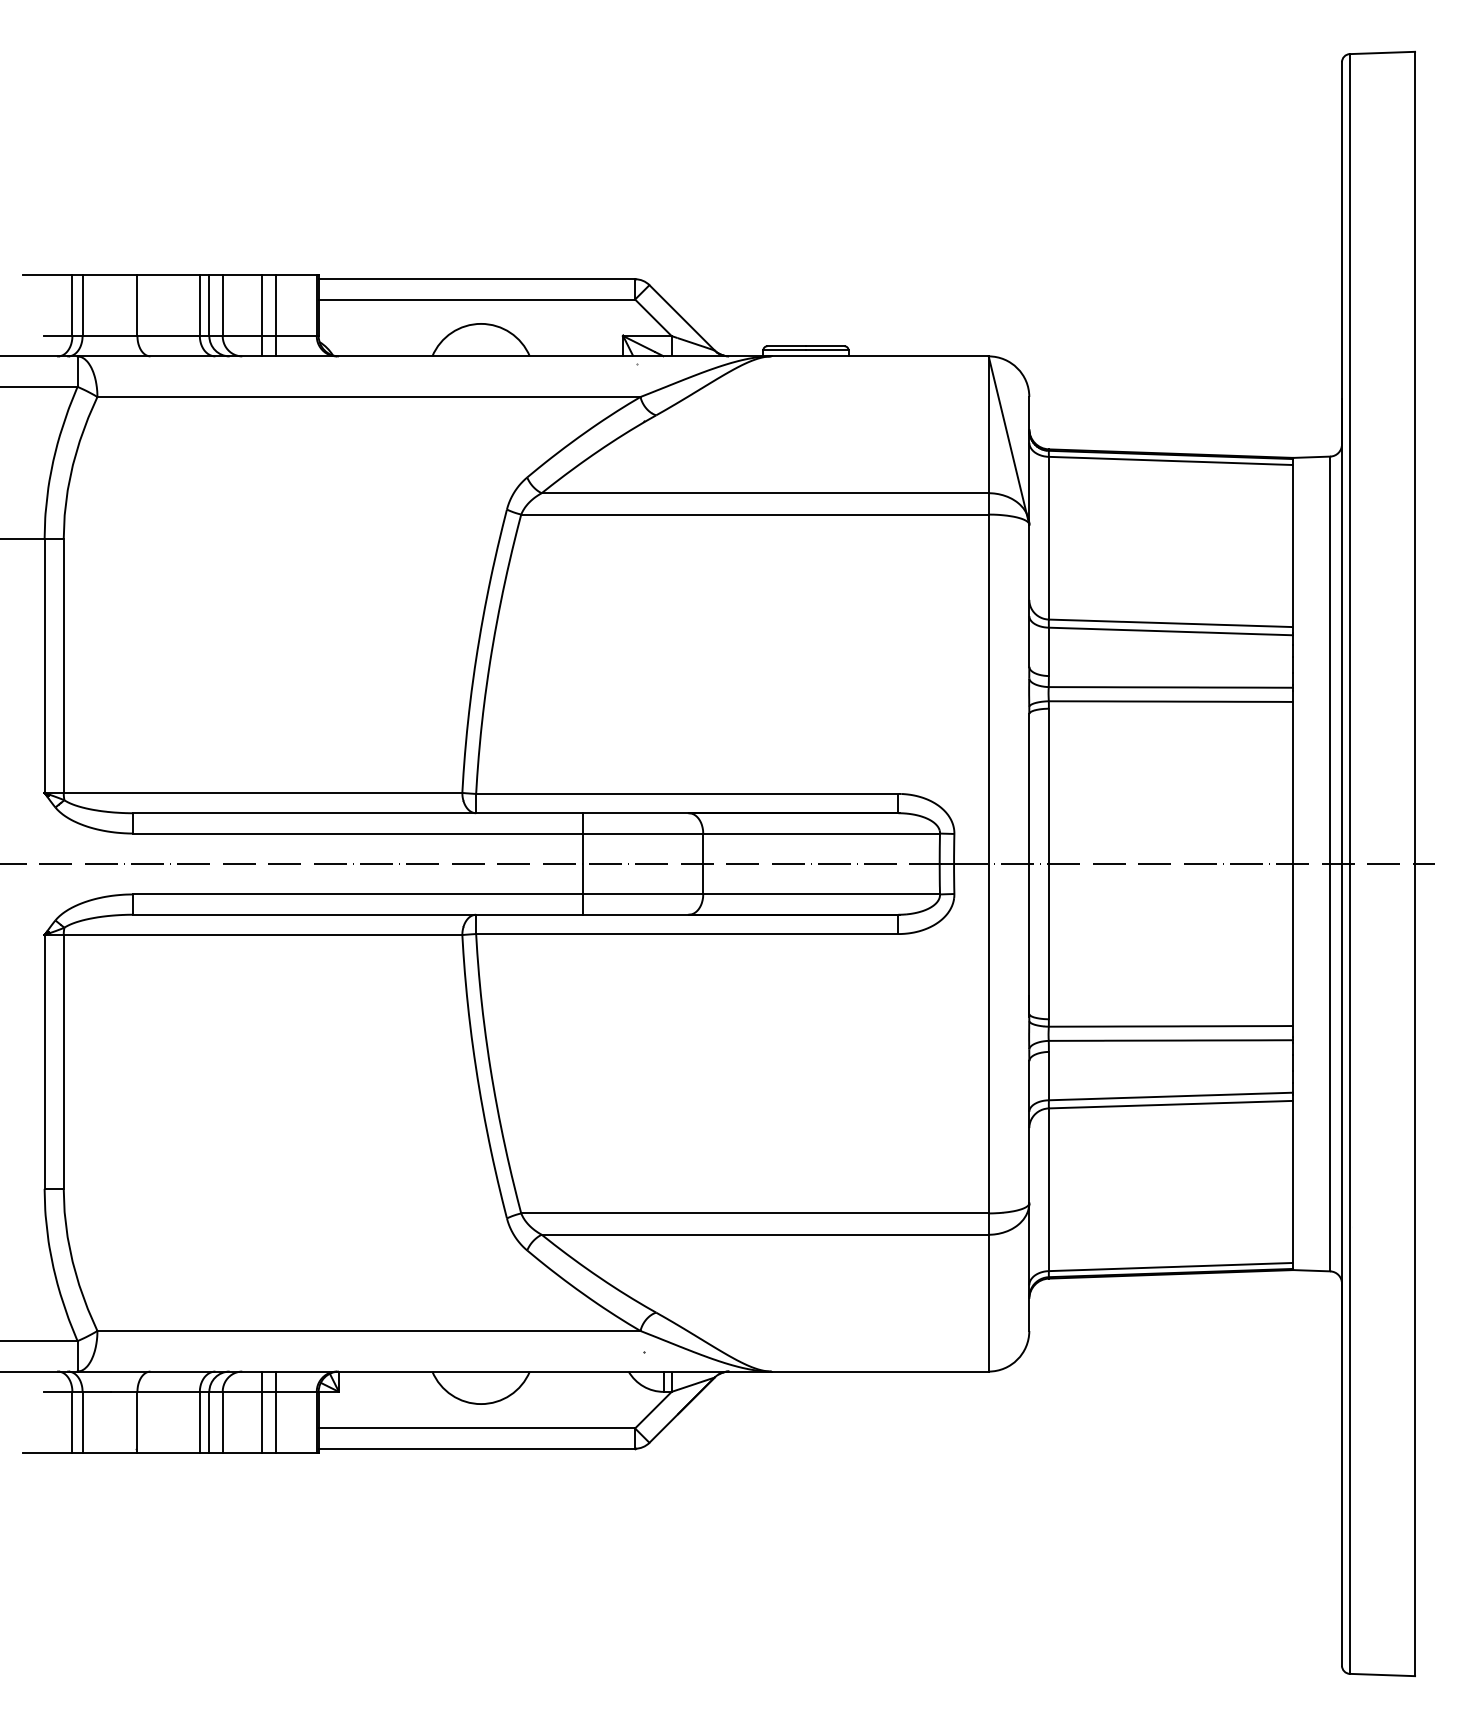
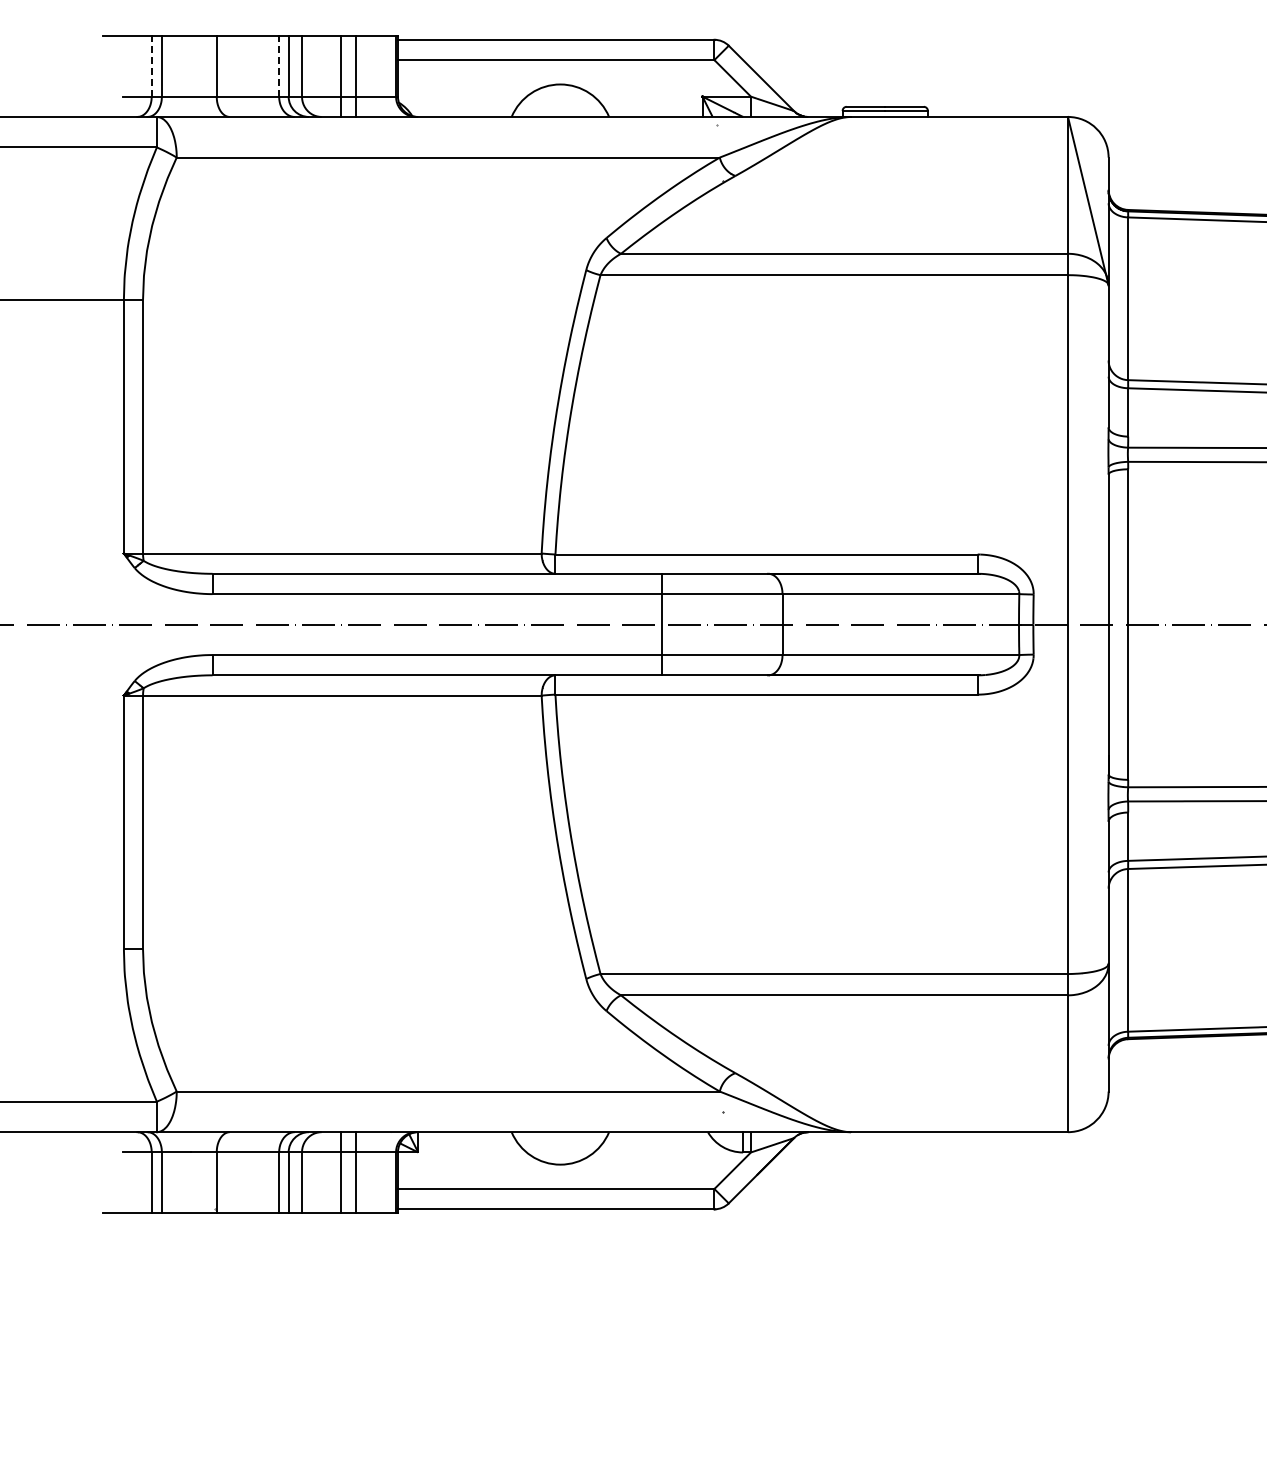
line: (72, 305) -> (151, 66), solid -> dashed
line: (199, 305) -> (278, 66), solid -> dashed

